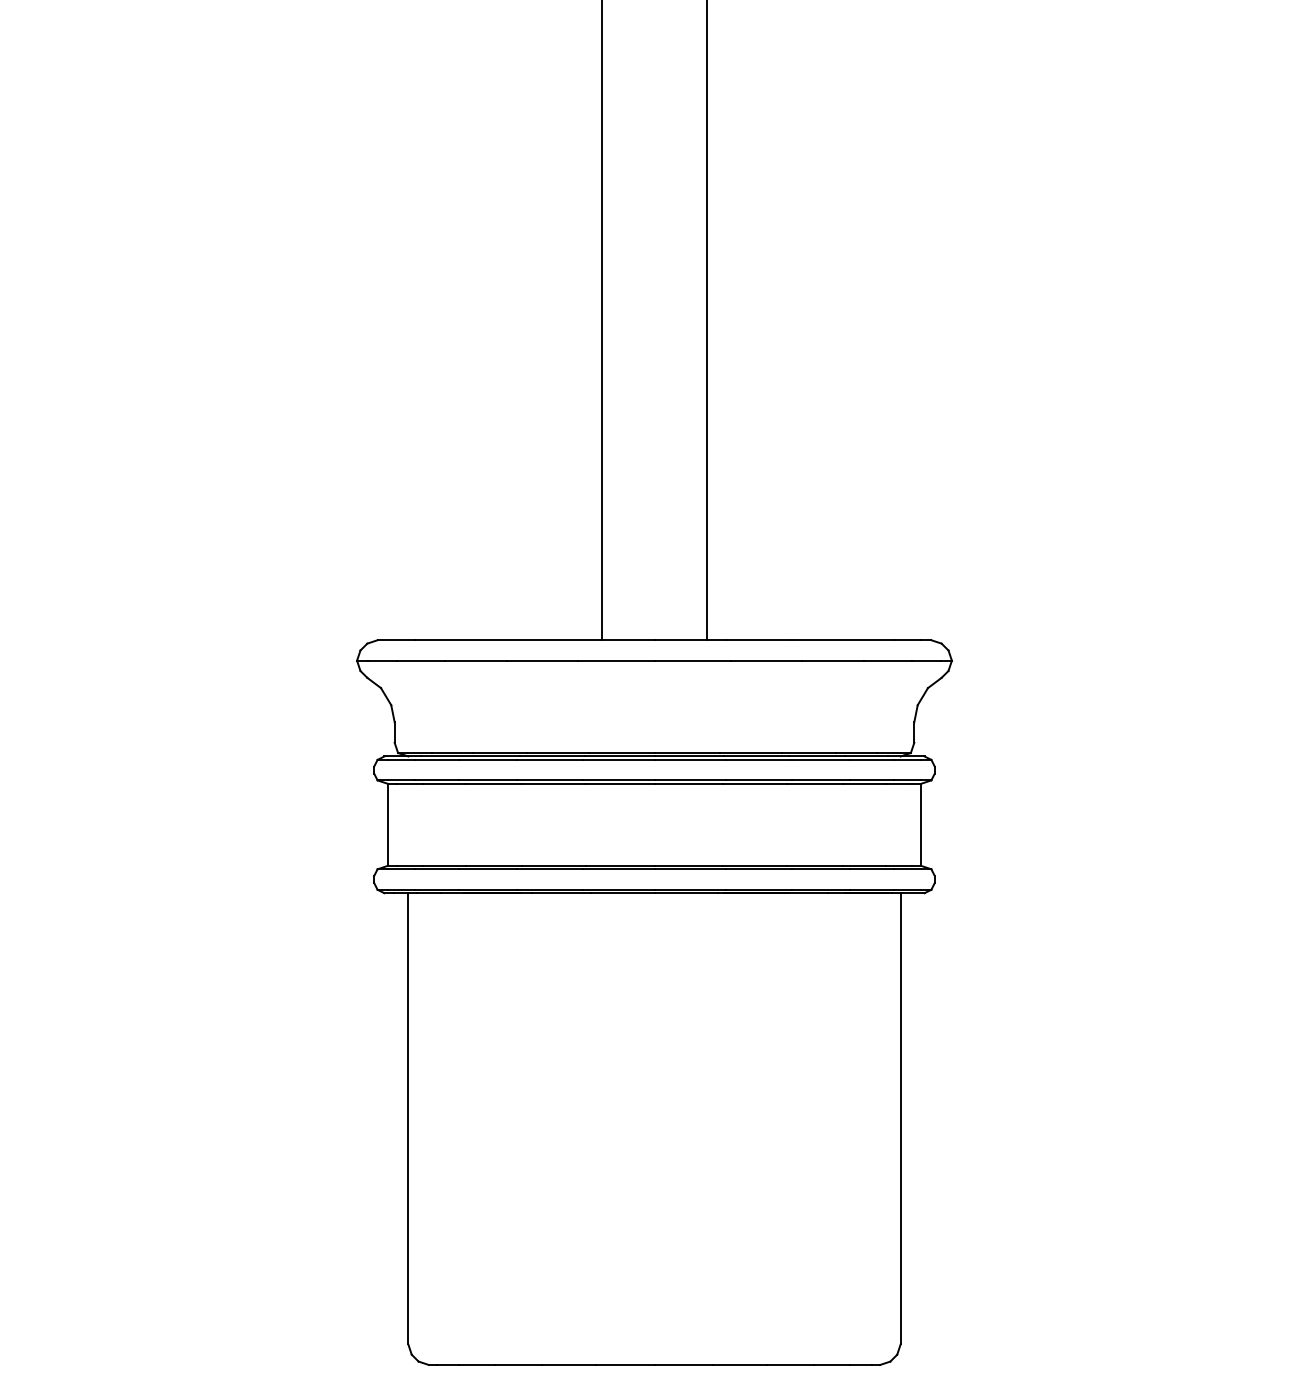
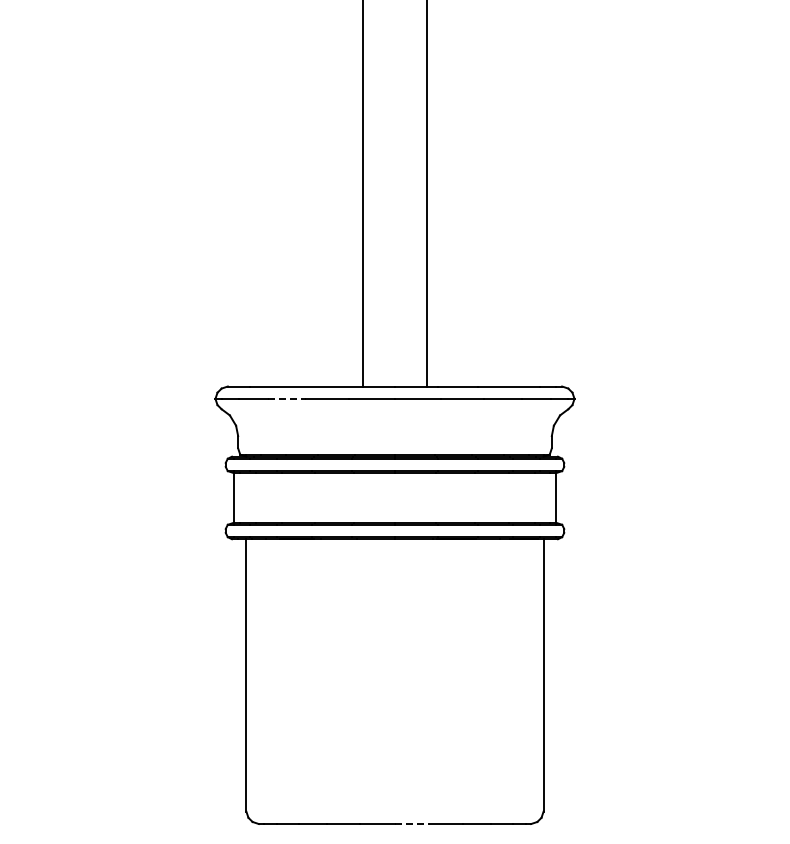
line: (476, 660) -> (287, 398), solid -> dashed
line: (683, 1365) -> (412, 824), solid -> dashed

